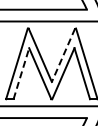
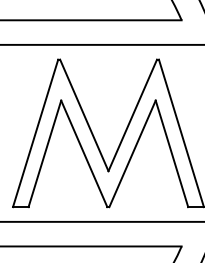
line: (63, 55) -> (132, 115), dashed -> solid
line: (21, 73) -> (45, 153), dashed -> solid

